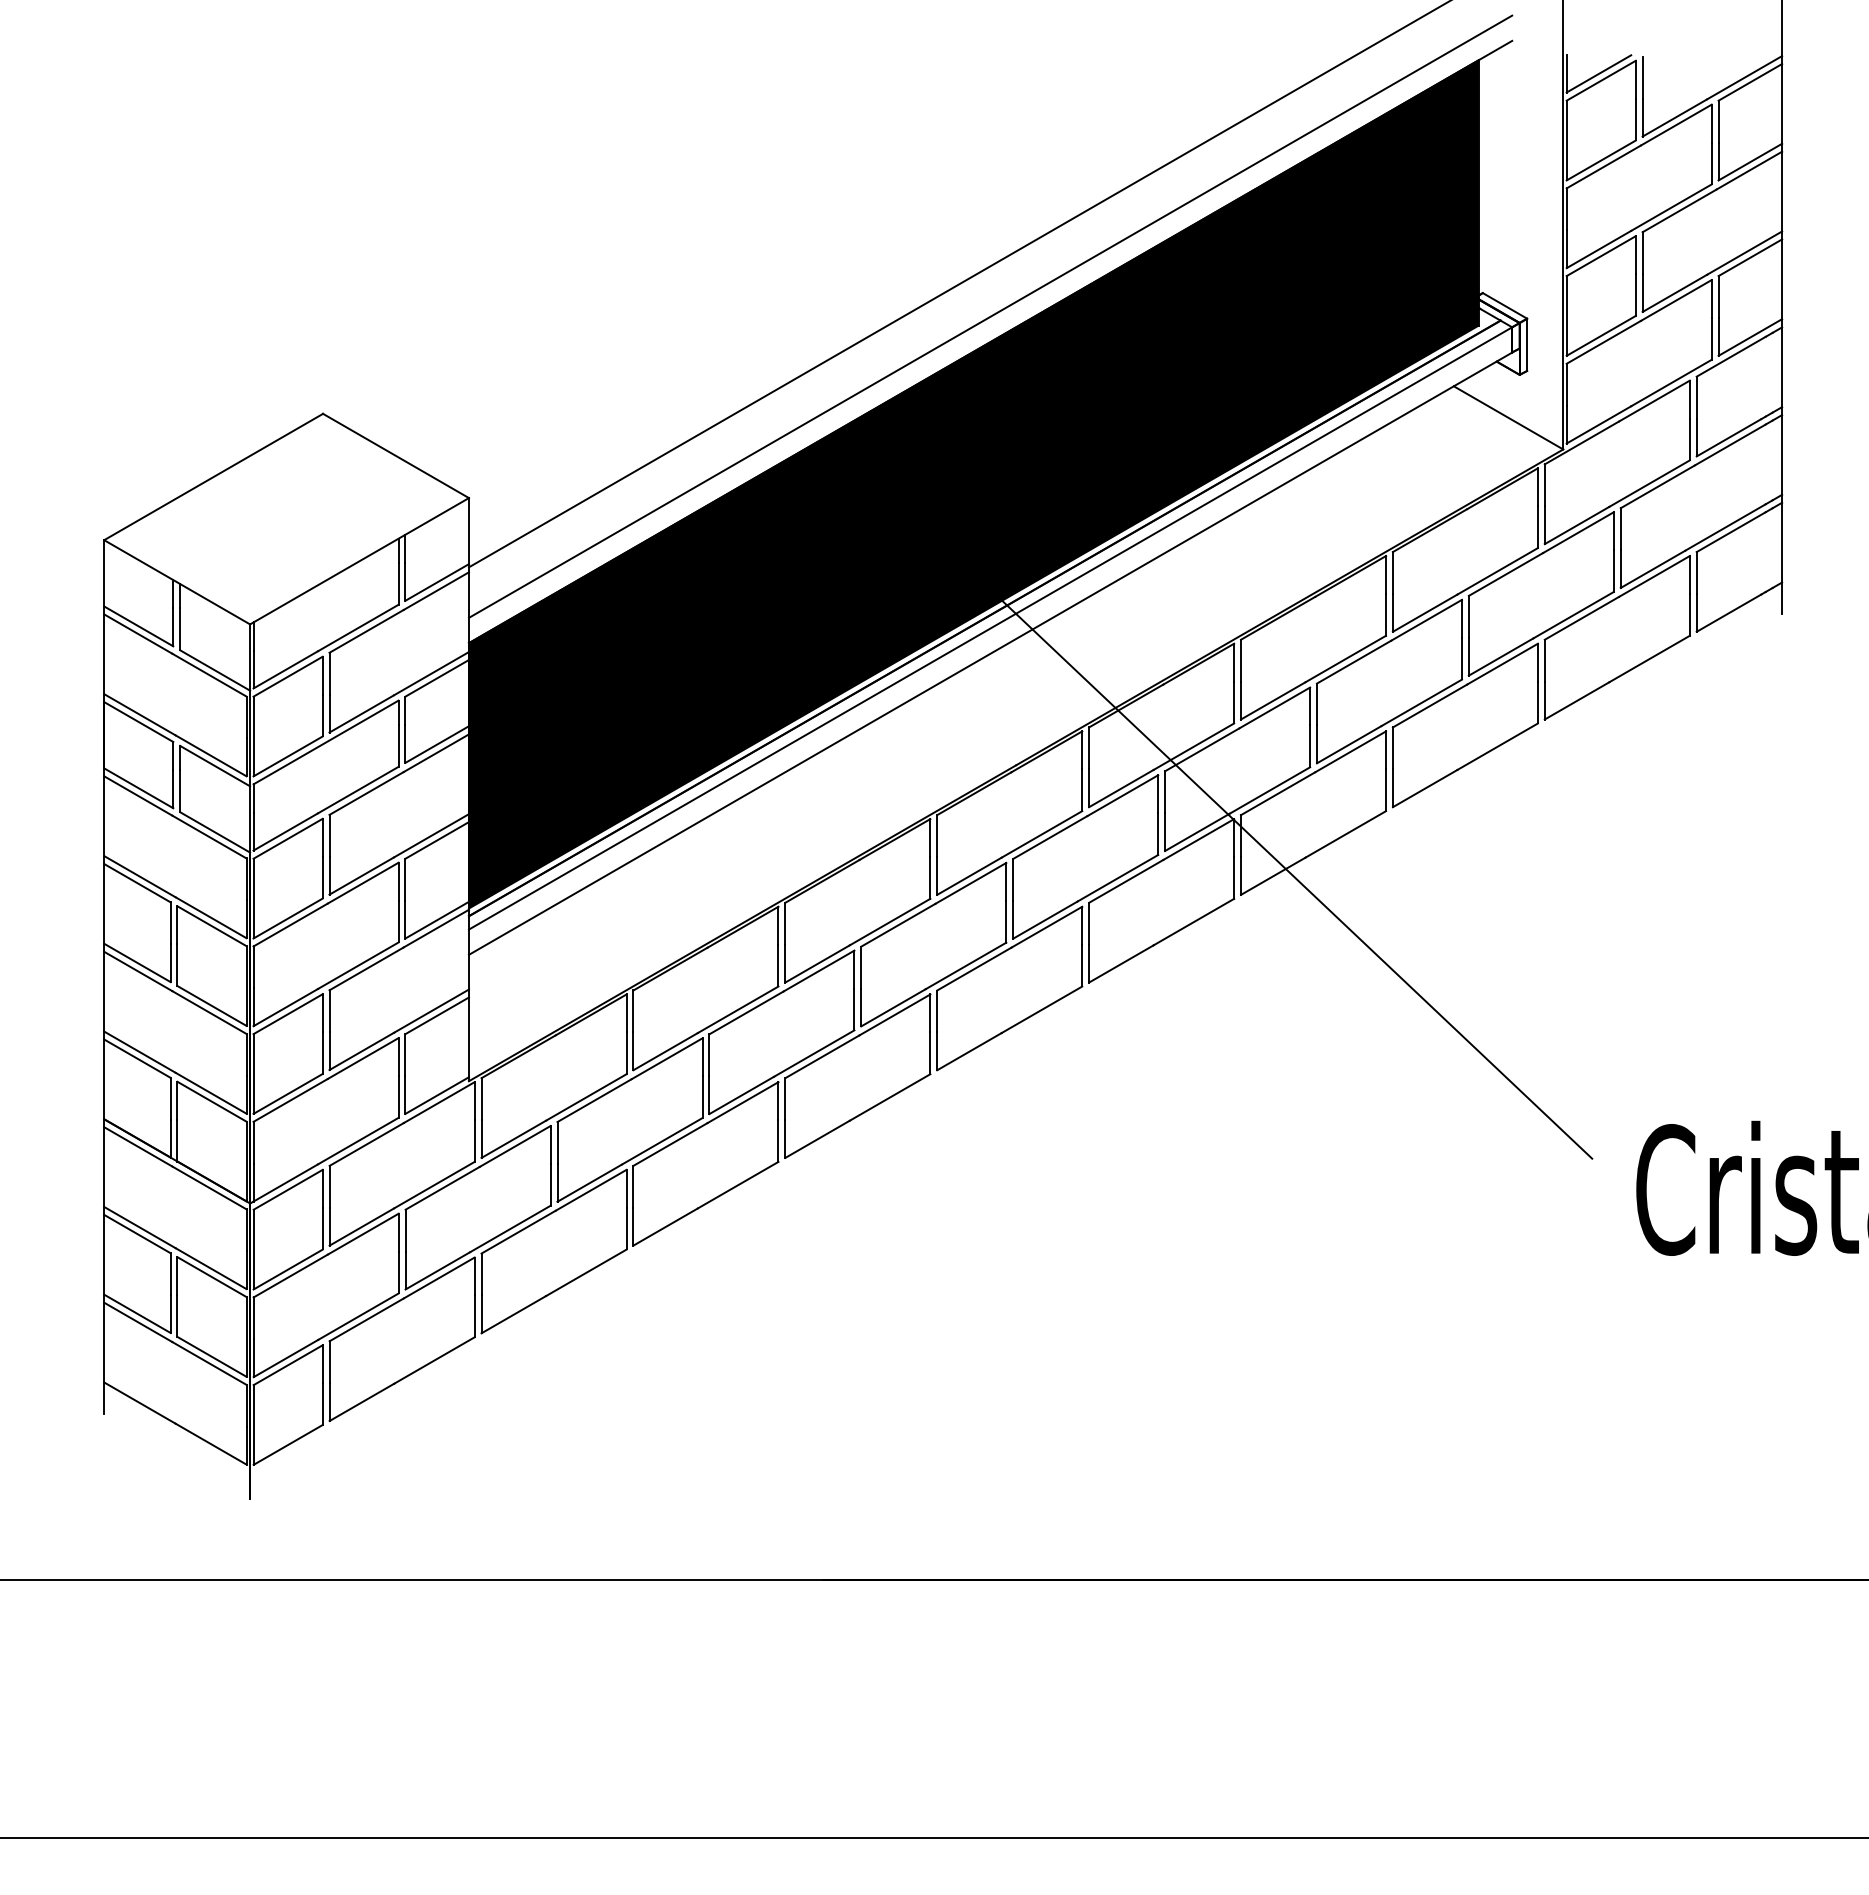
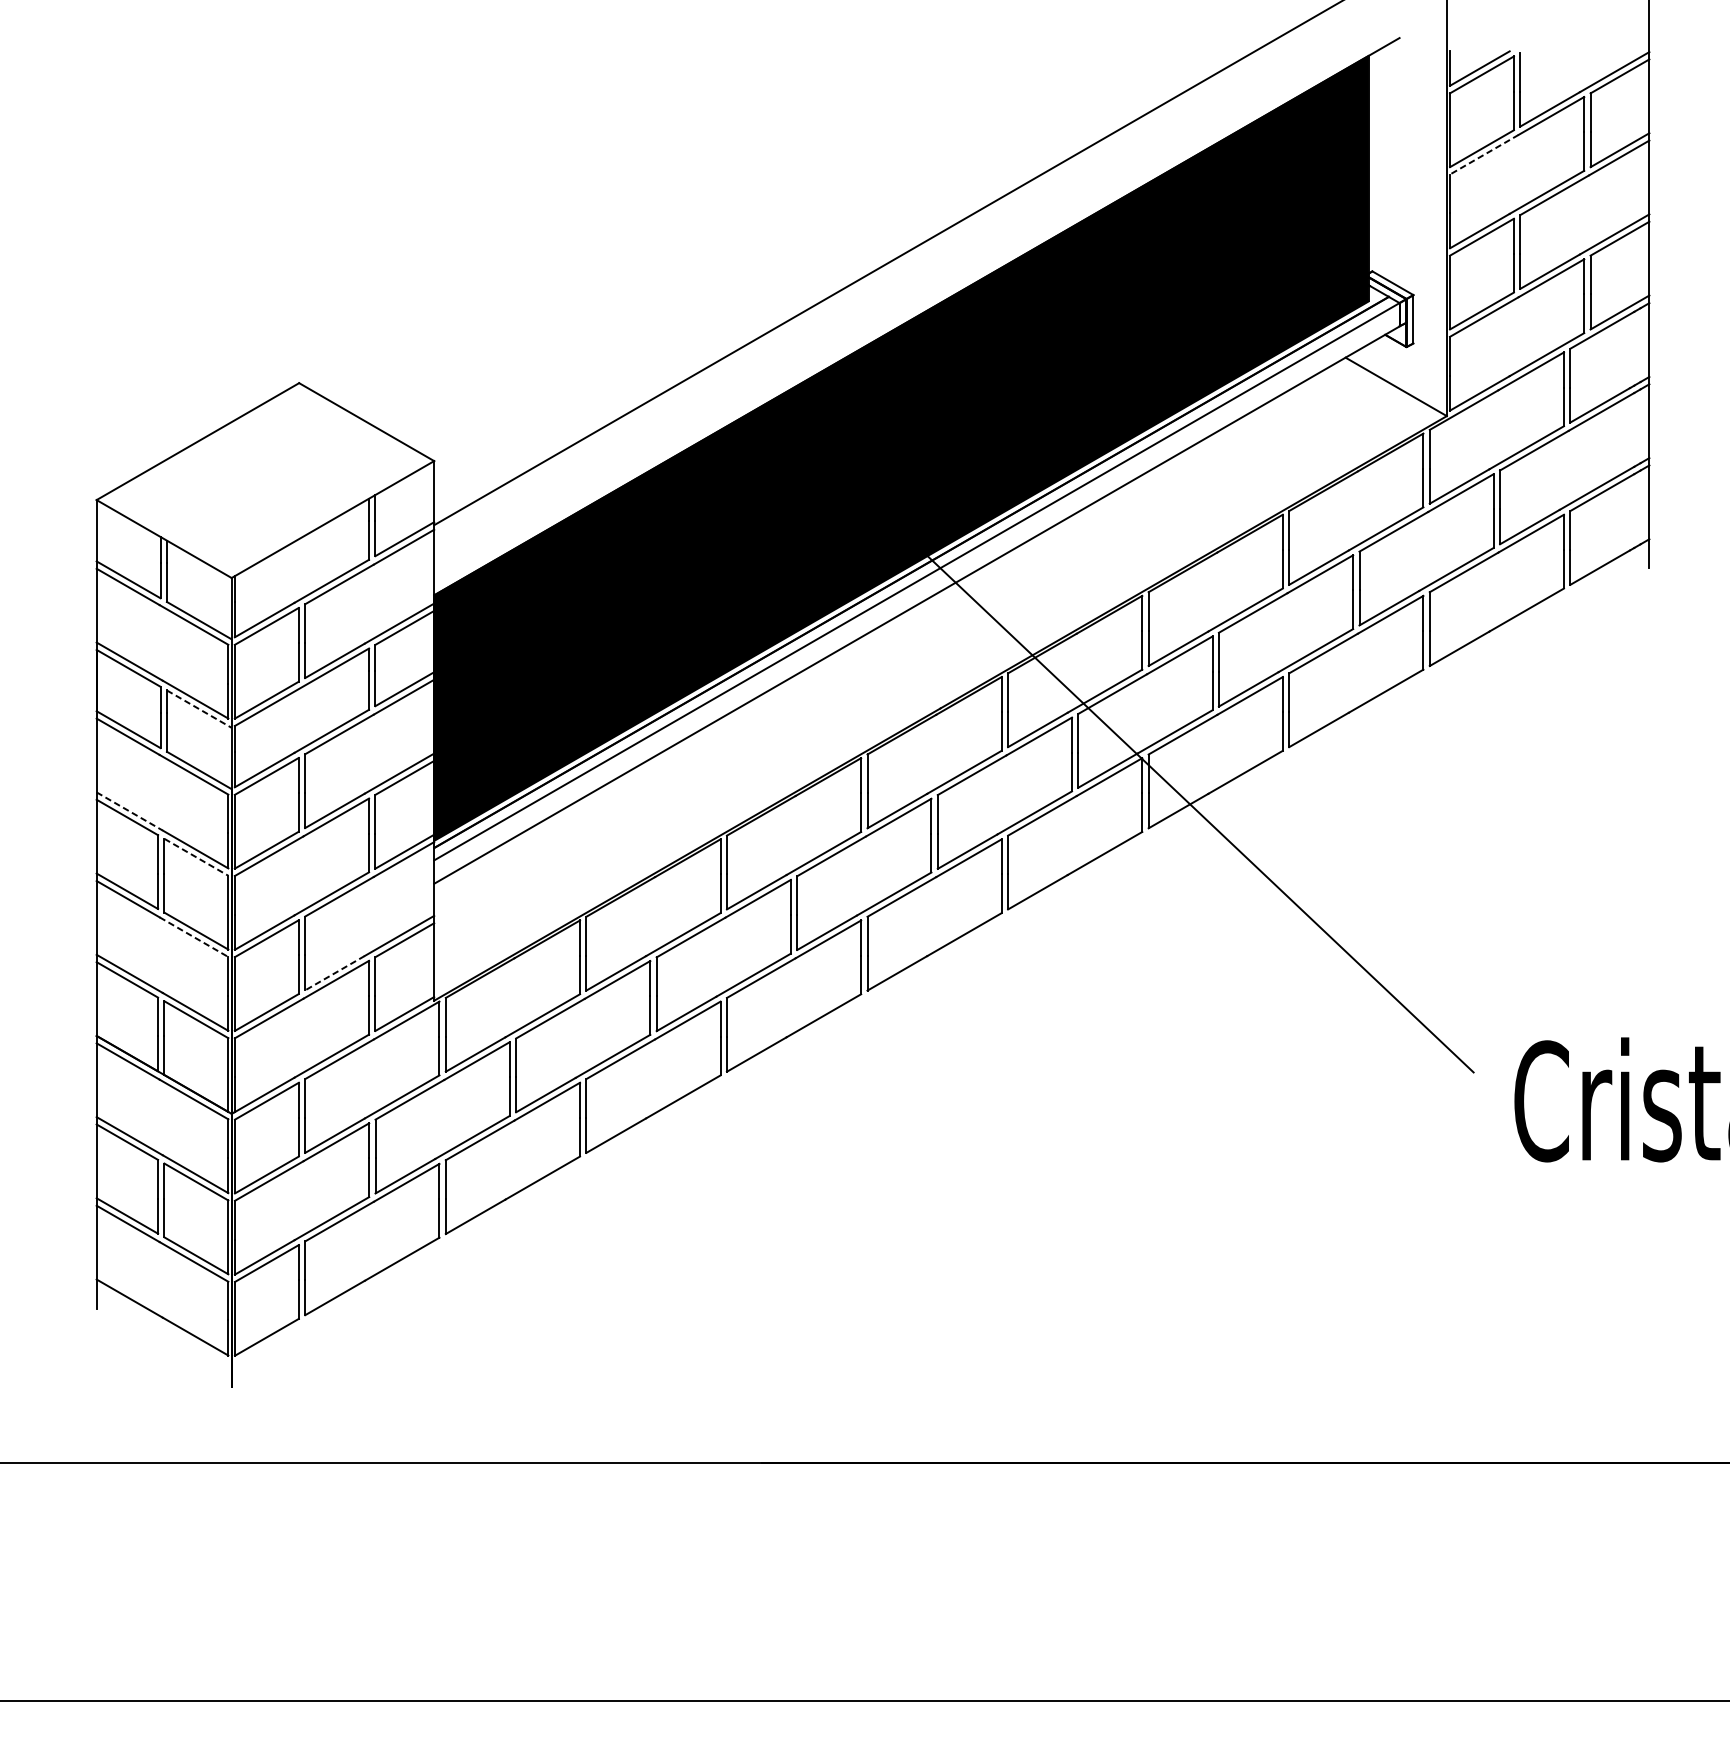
line: (1603, 166) -> (1484, 154), solid -> dashed
line: (990, 316) -> (916, 293), removed
line: (215, 766) -> (199, 709), solid -> dashed
line: (140, 876) -> (130, 811), solid -> dashed
line: (212, 926) -> (196, 857), solid -> dashed
line: (209, 1012) -> (194, 937), solid -> dashed
line: (361, 1051) -> (334, 973), solid -> dashed

